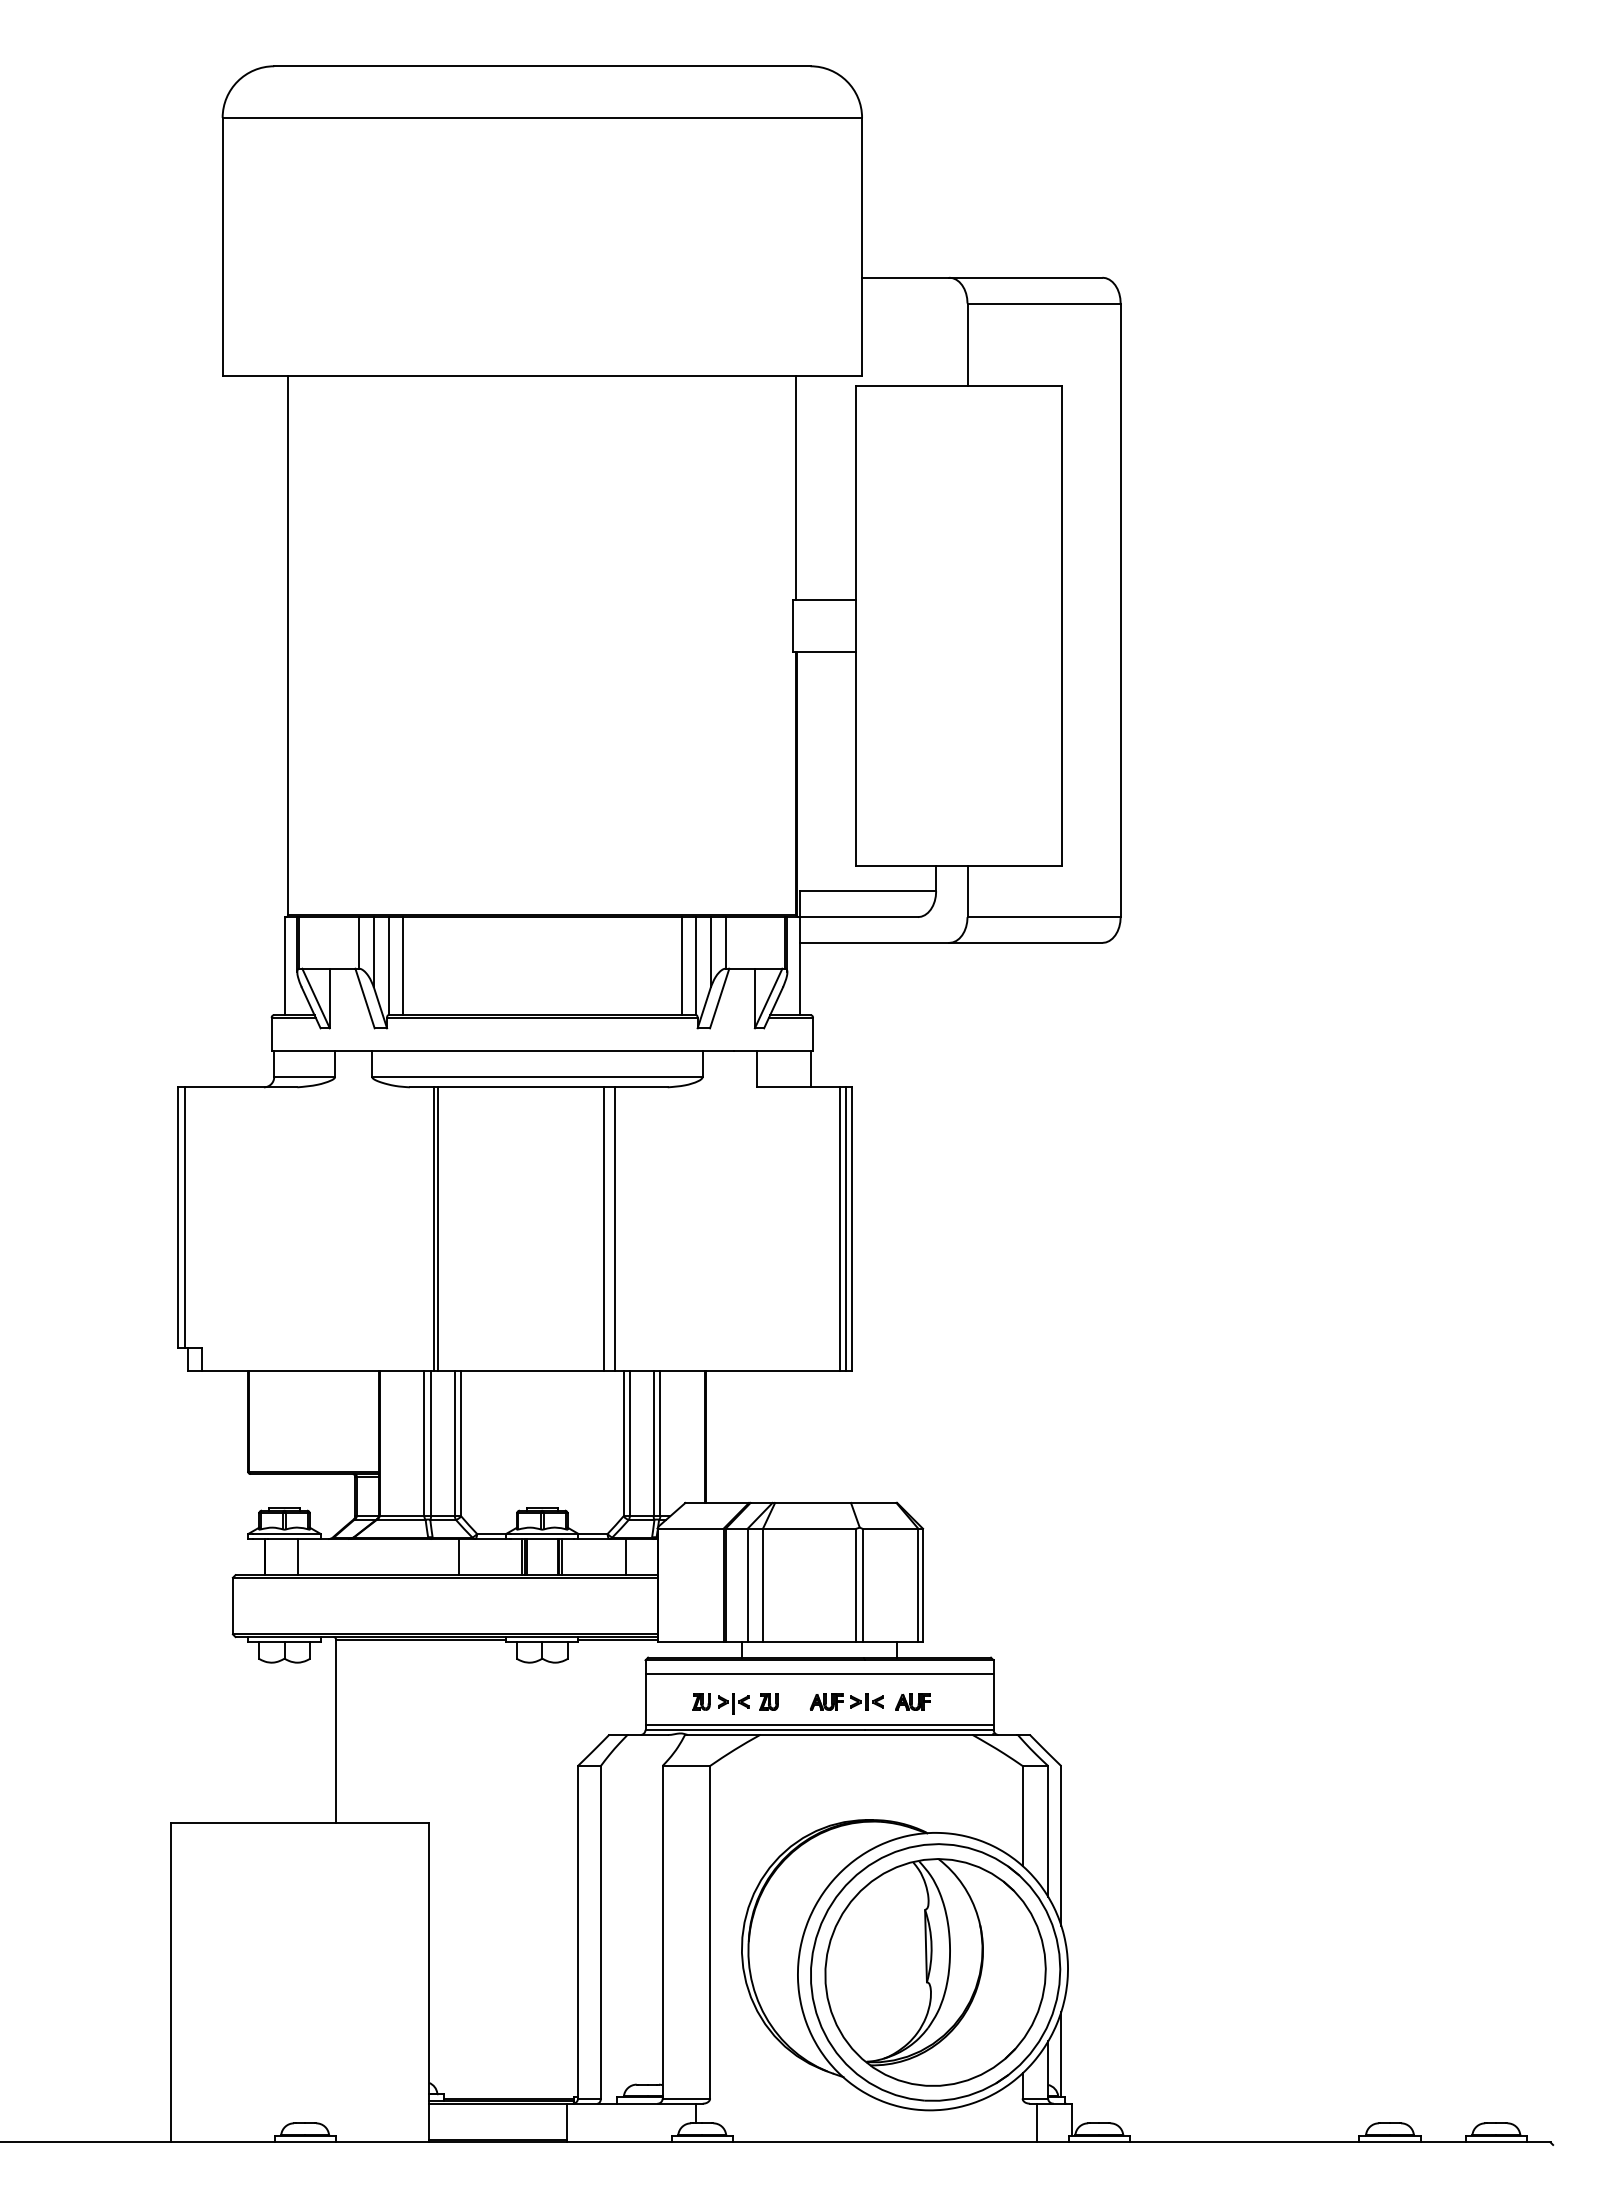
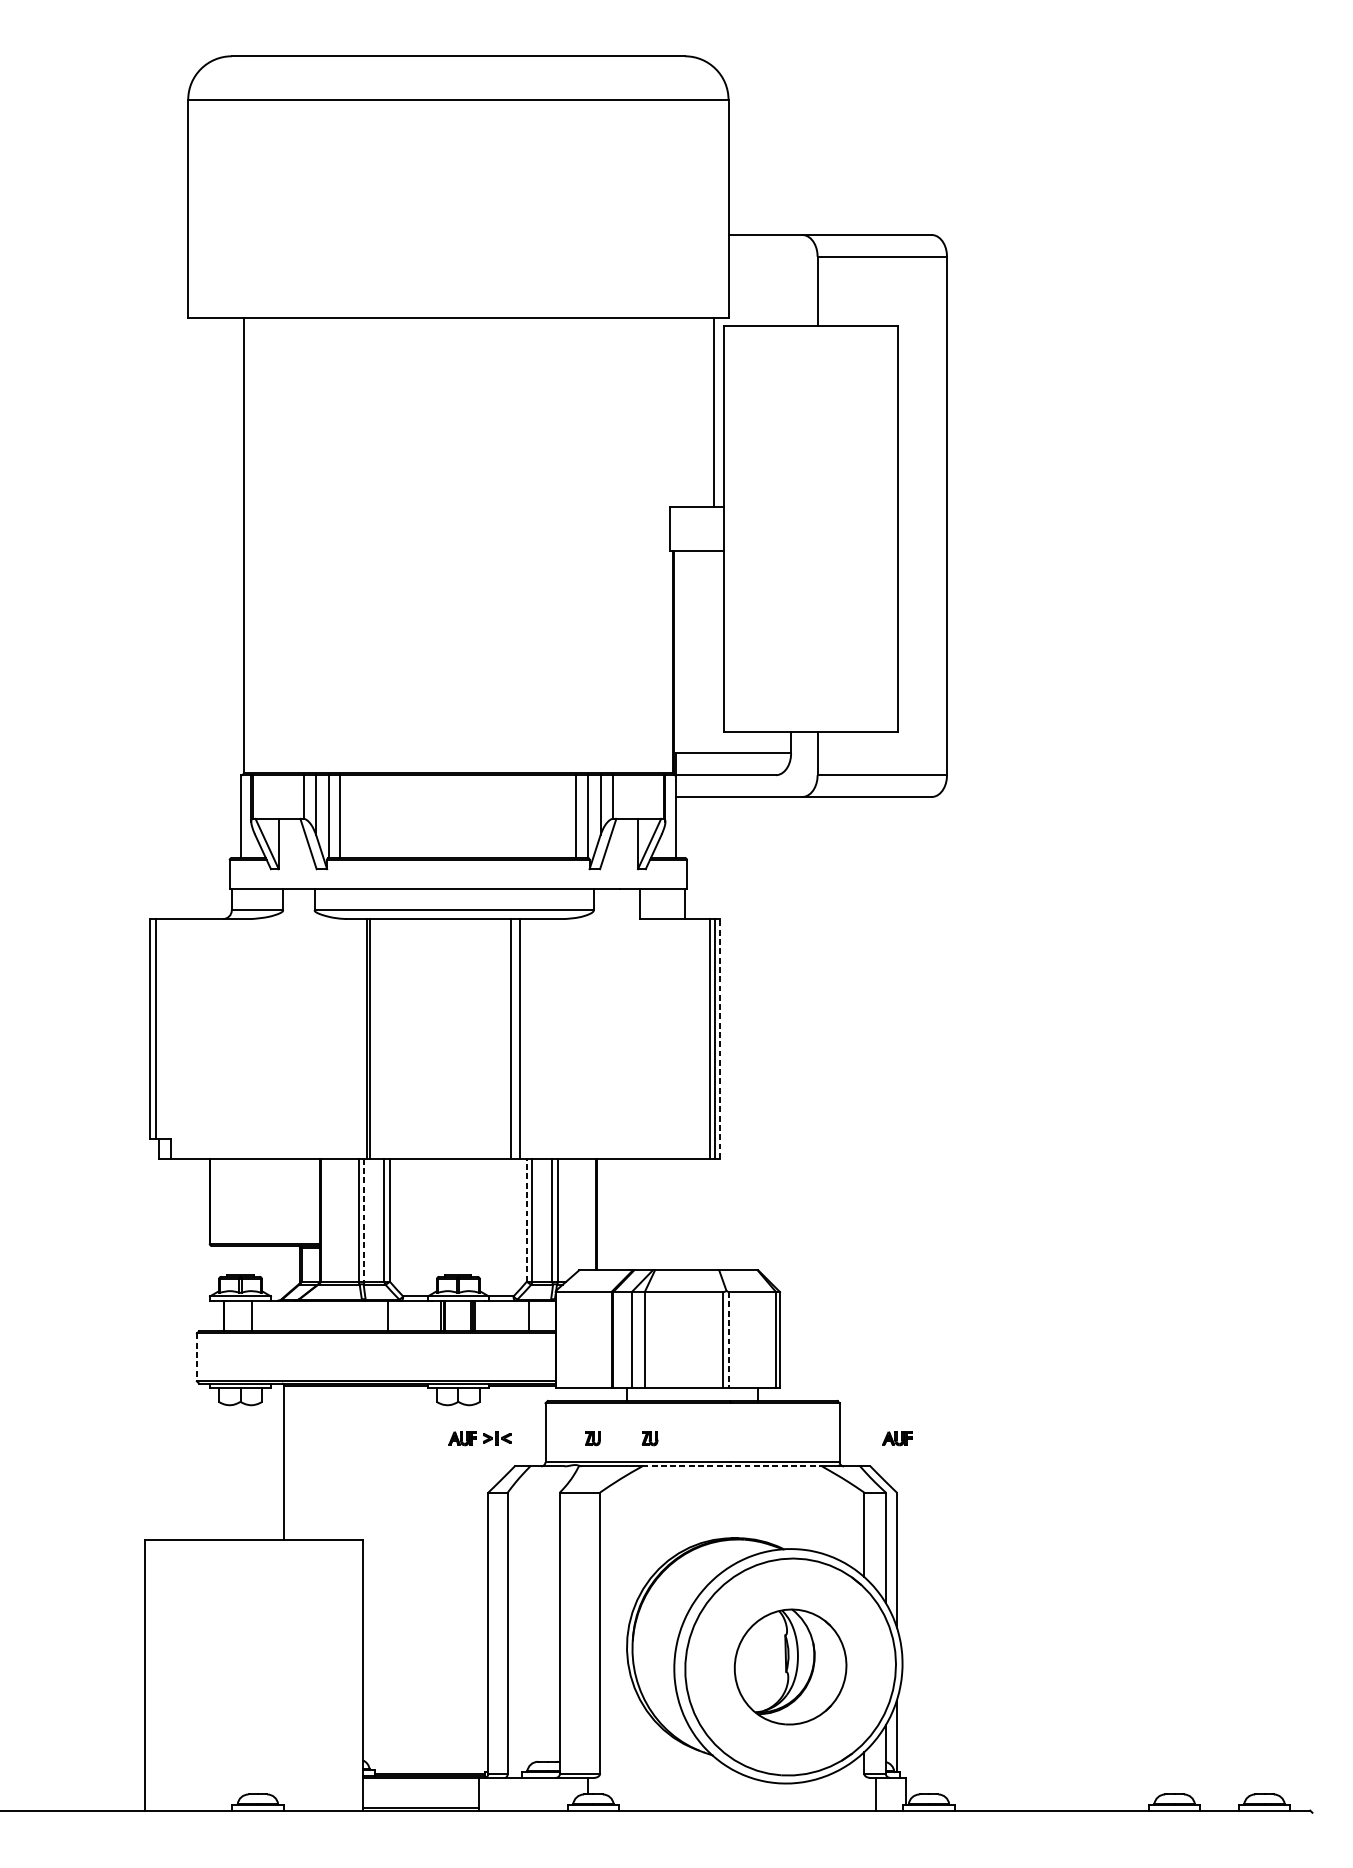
line: (796, 487) -> (714, 412), moved
line: (851, 1229) -> (719, 1039), solid -> dashed
line: (431, 1443) -> (364, 1220), solid -> dashed
line: (623, 1443) -> (526, 1220), solid -> dashed
line: (862, 1585) -> (728, 1340), solid -> dashed
line: (232, 1606) -> (196, 1357), solid -> dashed
line: (819, 1673) -> (692, 1414), removed
part: (846, 1701) -> (479, 1438), moved
part: (912, 1701) -> (897, 1438), moved
part: (733, 1703) -> (619, 1439), removed
line: (819, 1725) -> (692, 1458), removed
line: (866, 1735) -> (732, 1466), solid -> dashed
part: (935, 1972) -> (790, 1667), size x0.6

